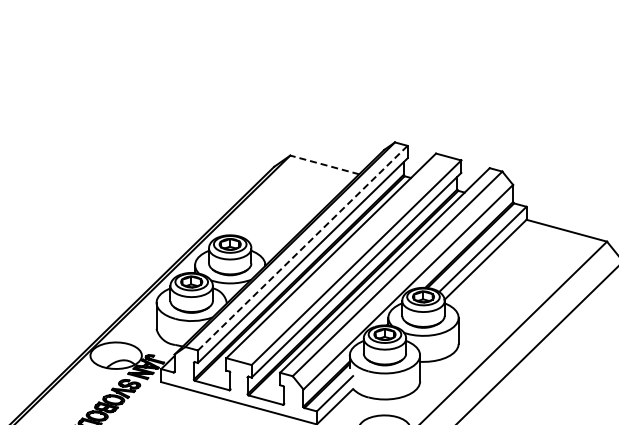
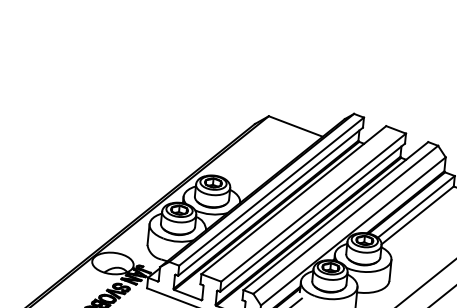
line: (324, 164) -> (295, 126), dashed -> solid
line: (302, 248) -> (271, 191), dashed -> solid

